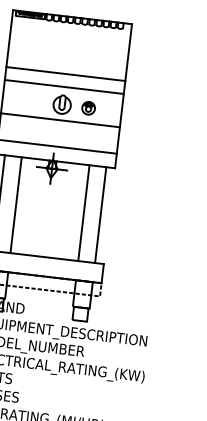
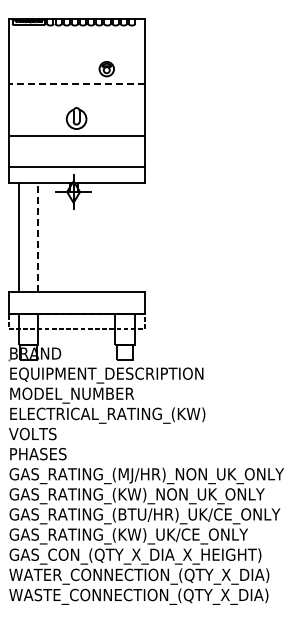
line: (65, 73) -> (76, 83), solid -> dashed
line: (64, 87) -> (76, 98), removed
part: (88, 108) -> (106, 69), moved
line: (15, 204) -> (37, 237), solid -> dashed
line: (84, 212) -> (115, 237), removed
line: (100, 214) -> (134, 237), removed

